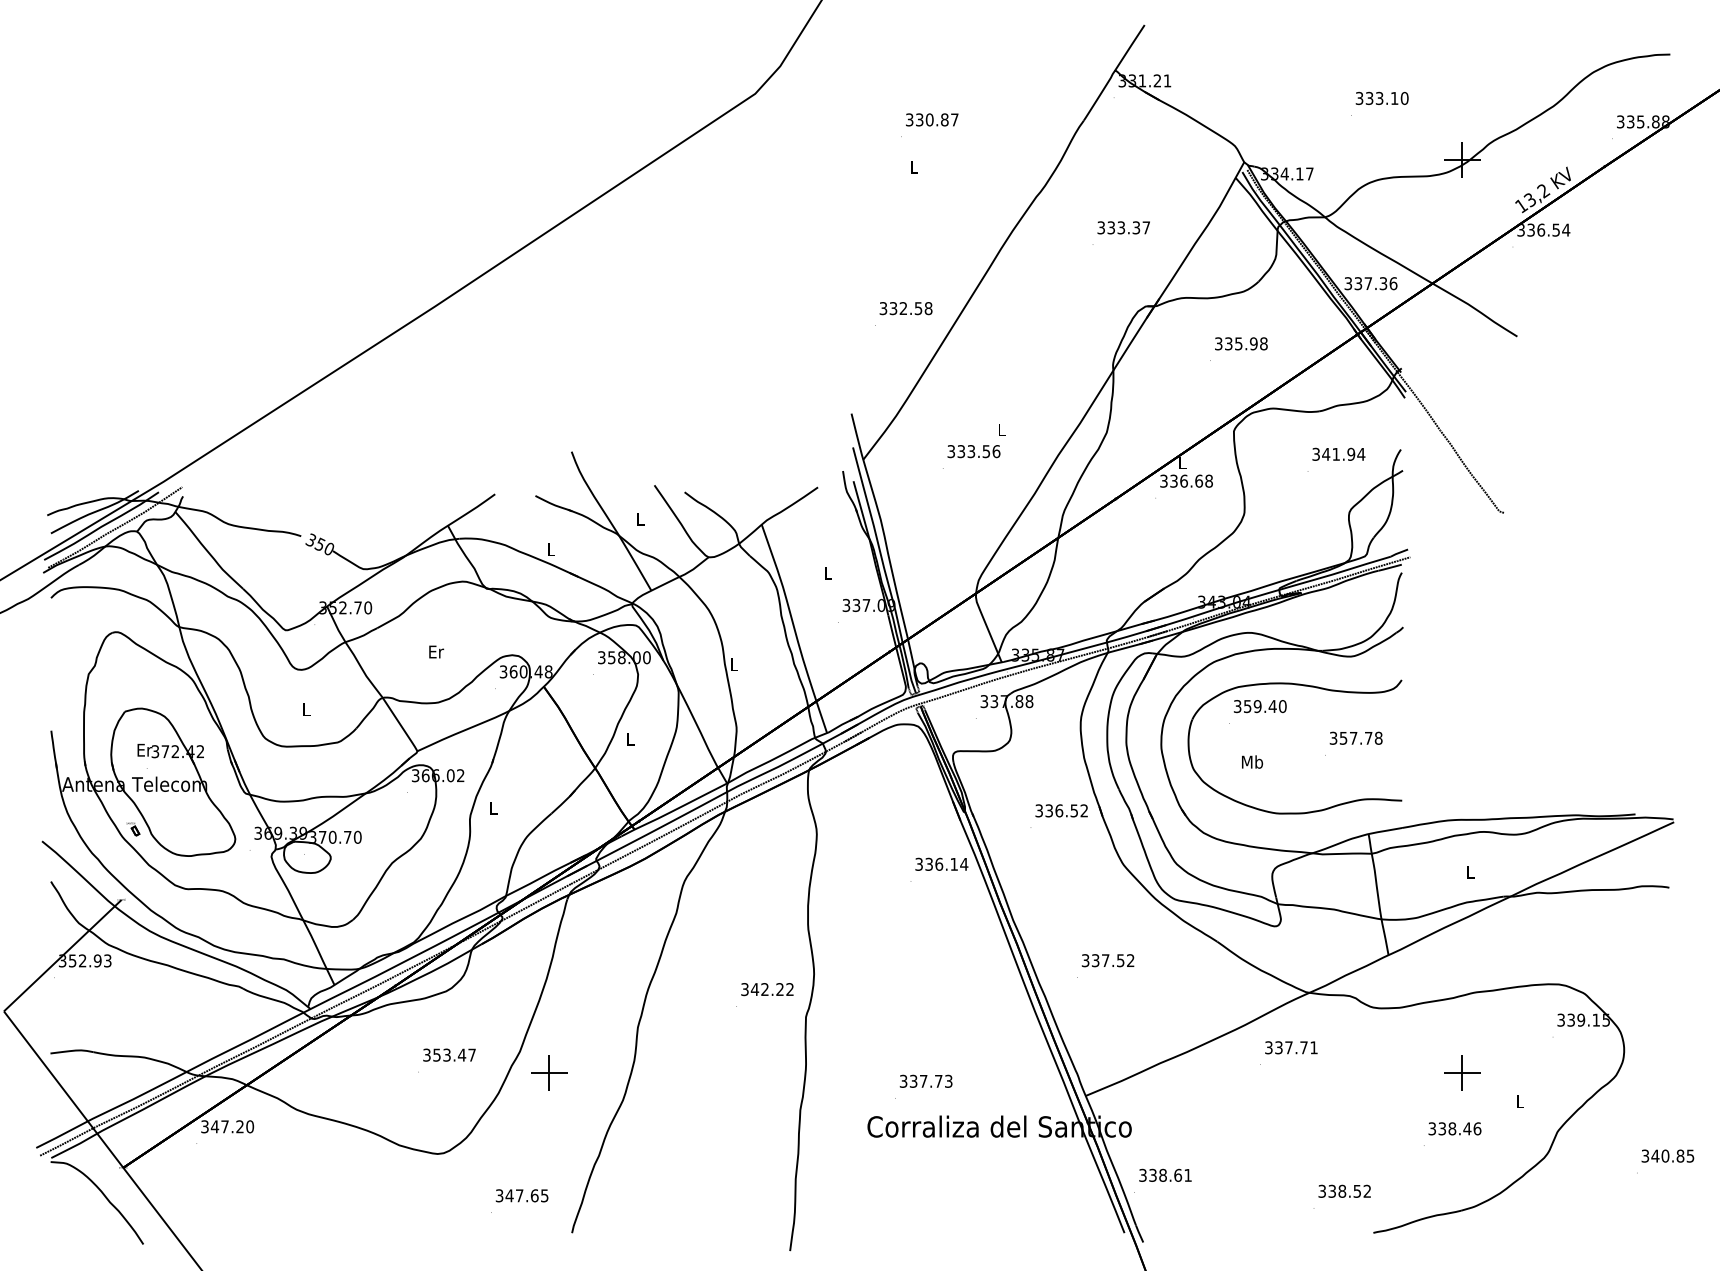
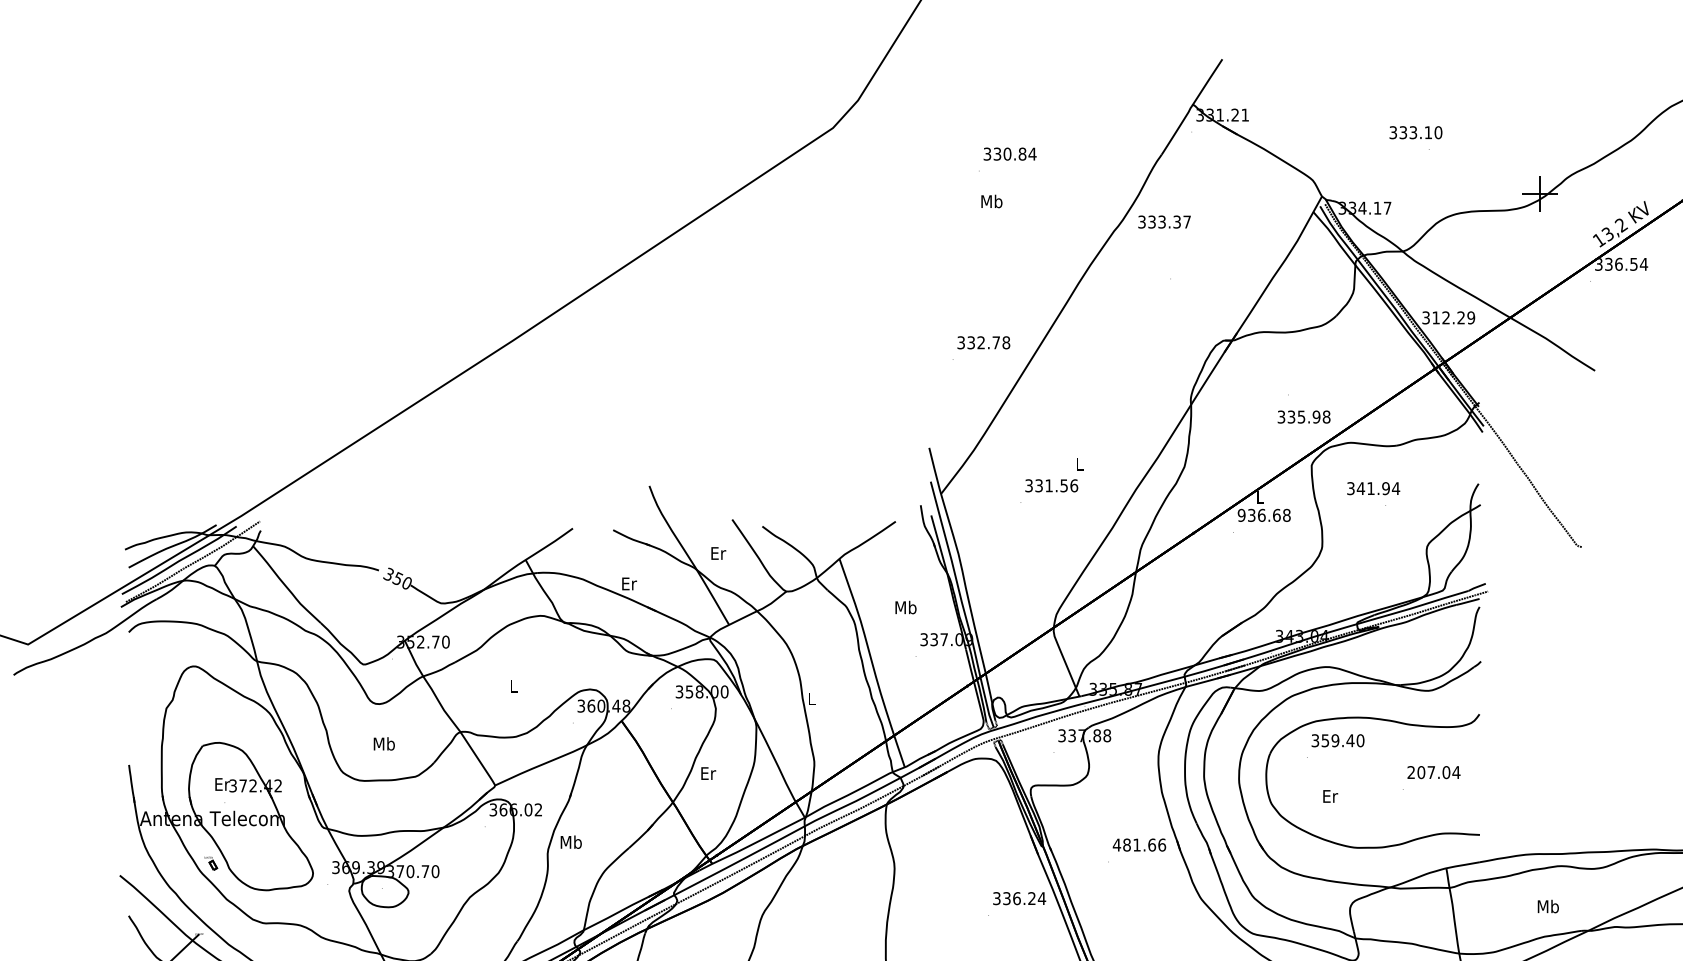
text: (1381, 97) -> (1415, 131), moved
text: (954, 119) -> (1032, 153), 330.87 -> 330.84
text: (913, 166) -> (991, 200), L -> Mb
text: (1123, 227) -> (1164, 221), moved
text: (1375, 283) -> (1453, 317), 337.36 -> 312.29
text: (918, 308) -> (996, 342), 332.58 -> 332.78
text: (1241, 343) -> (1304, 416), moved
text: (971, 451) -> (1049, 485), 333.56 -> 331.56
text: (1338, 453) -> (1373, 487), moved
text: (1163, 480) -> (1241, 514), 336.68 -> 936.68
text: (640, 518) -> (718, 552), L -> Er
text: (551, 549) -> (629, 583), L -> Er
text: (827, 573) -> (905, 607), L -> Mb
text: (436, 651) -> (514, 685), Er -> L
text: (306, 709) -> (384, 743), L -> Mb
text: (1355, 737) -> (1433, 771), 357.78 -> 207.04
text: (630, 739) -> (708, 773), L -> Er
text: (1252, 761) -> (1330, 795), Mb -> Er
text: (493, 807) -> (571, 841), L -> Mb
text: (1061, 810) -> (1139, 844), 336.52 -> 481.66
text: (953, 863) -> (1031, 897), 336.14 -> 336.24
text: (1470, 872) -> (1548, 906), L -> Mb

